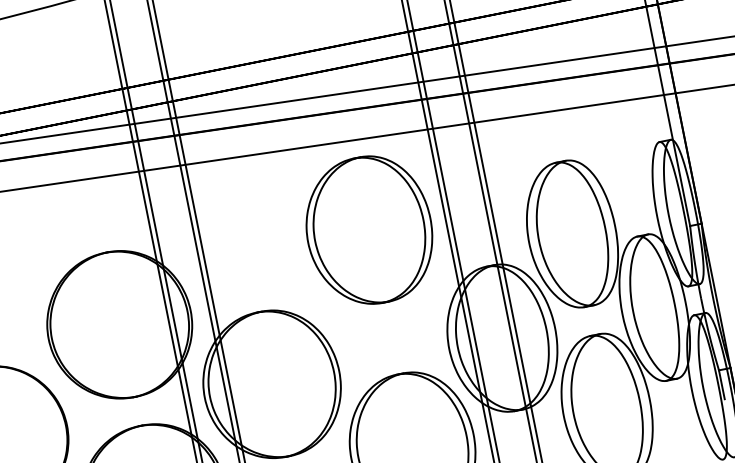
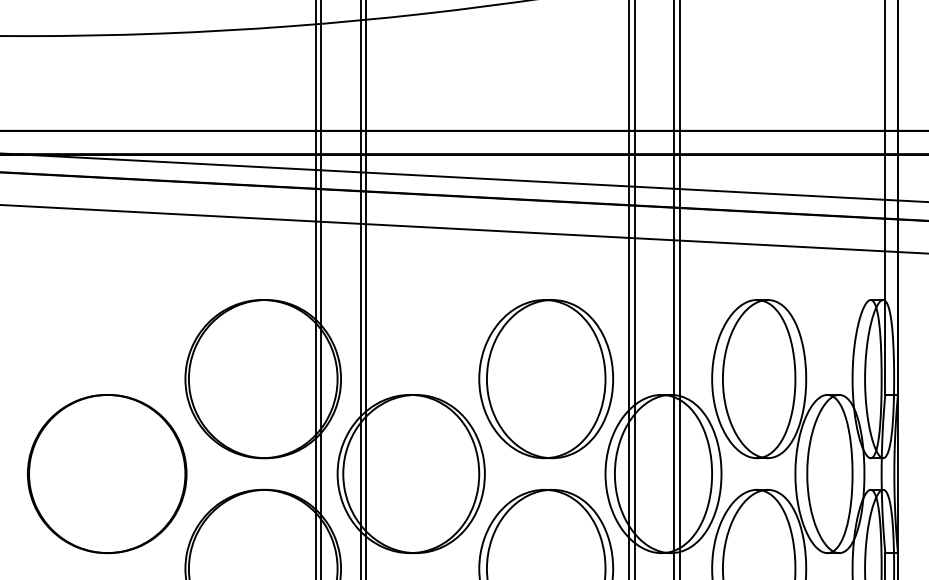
part: (369, 230) -> (546, 379), moved

